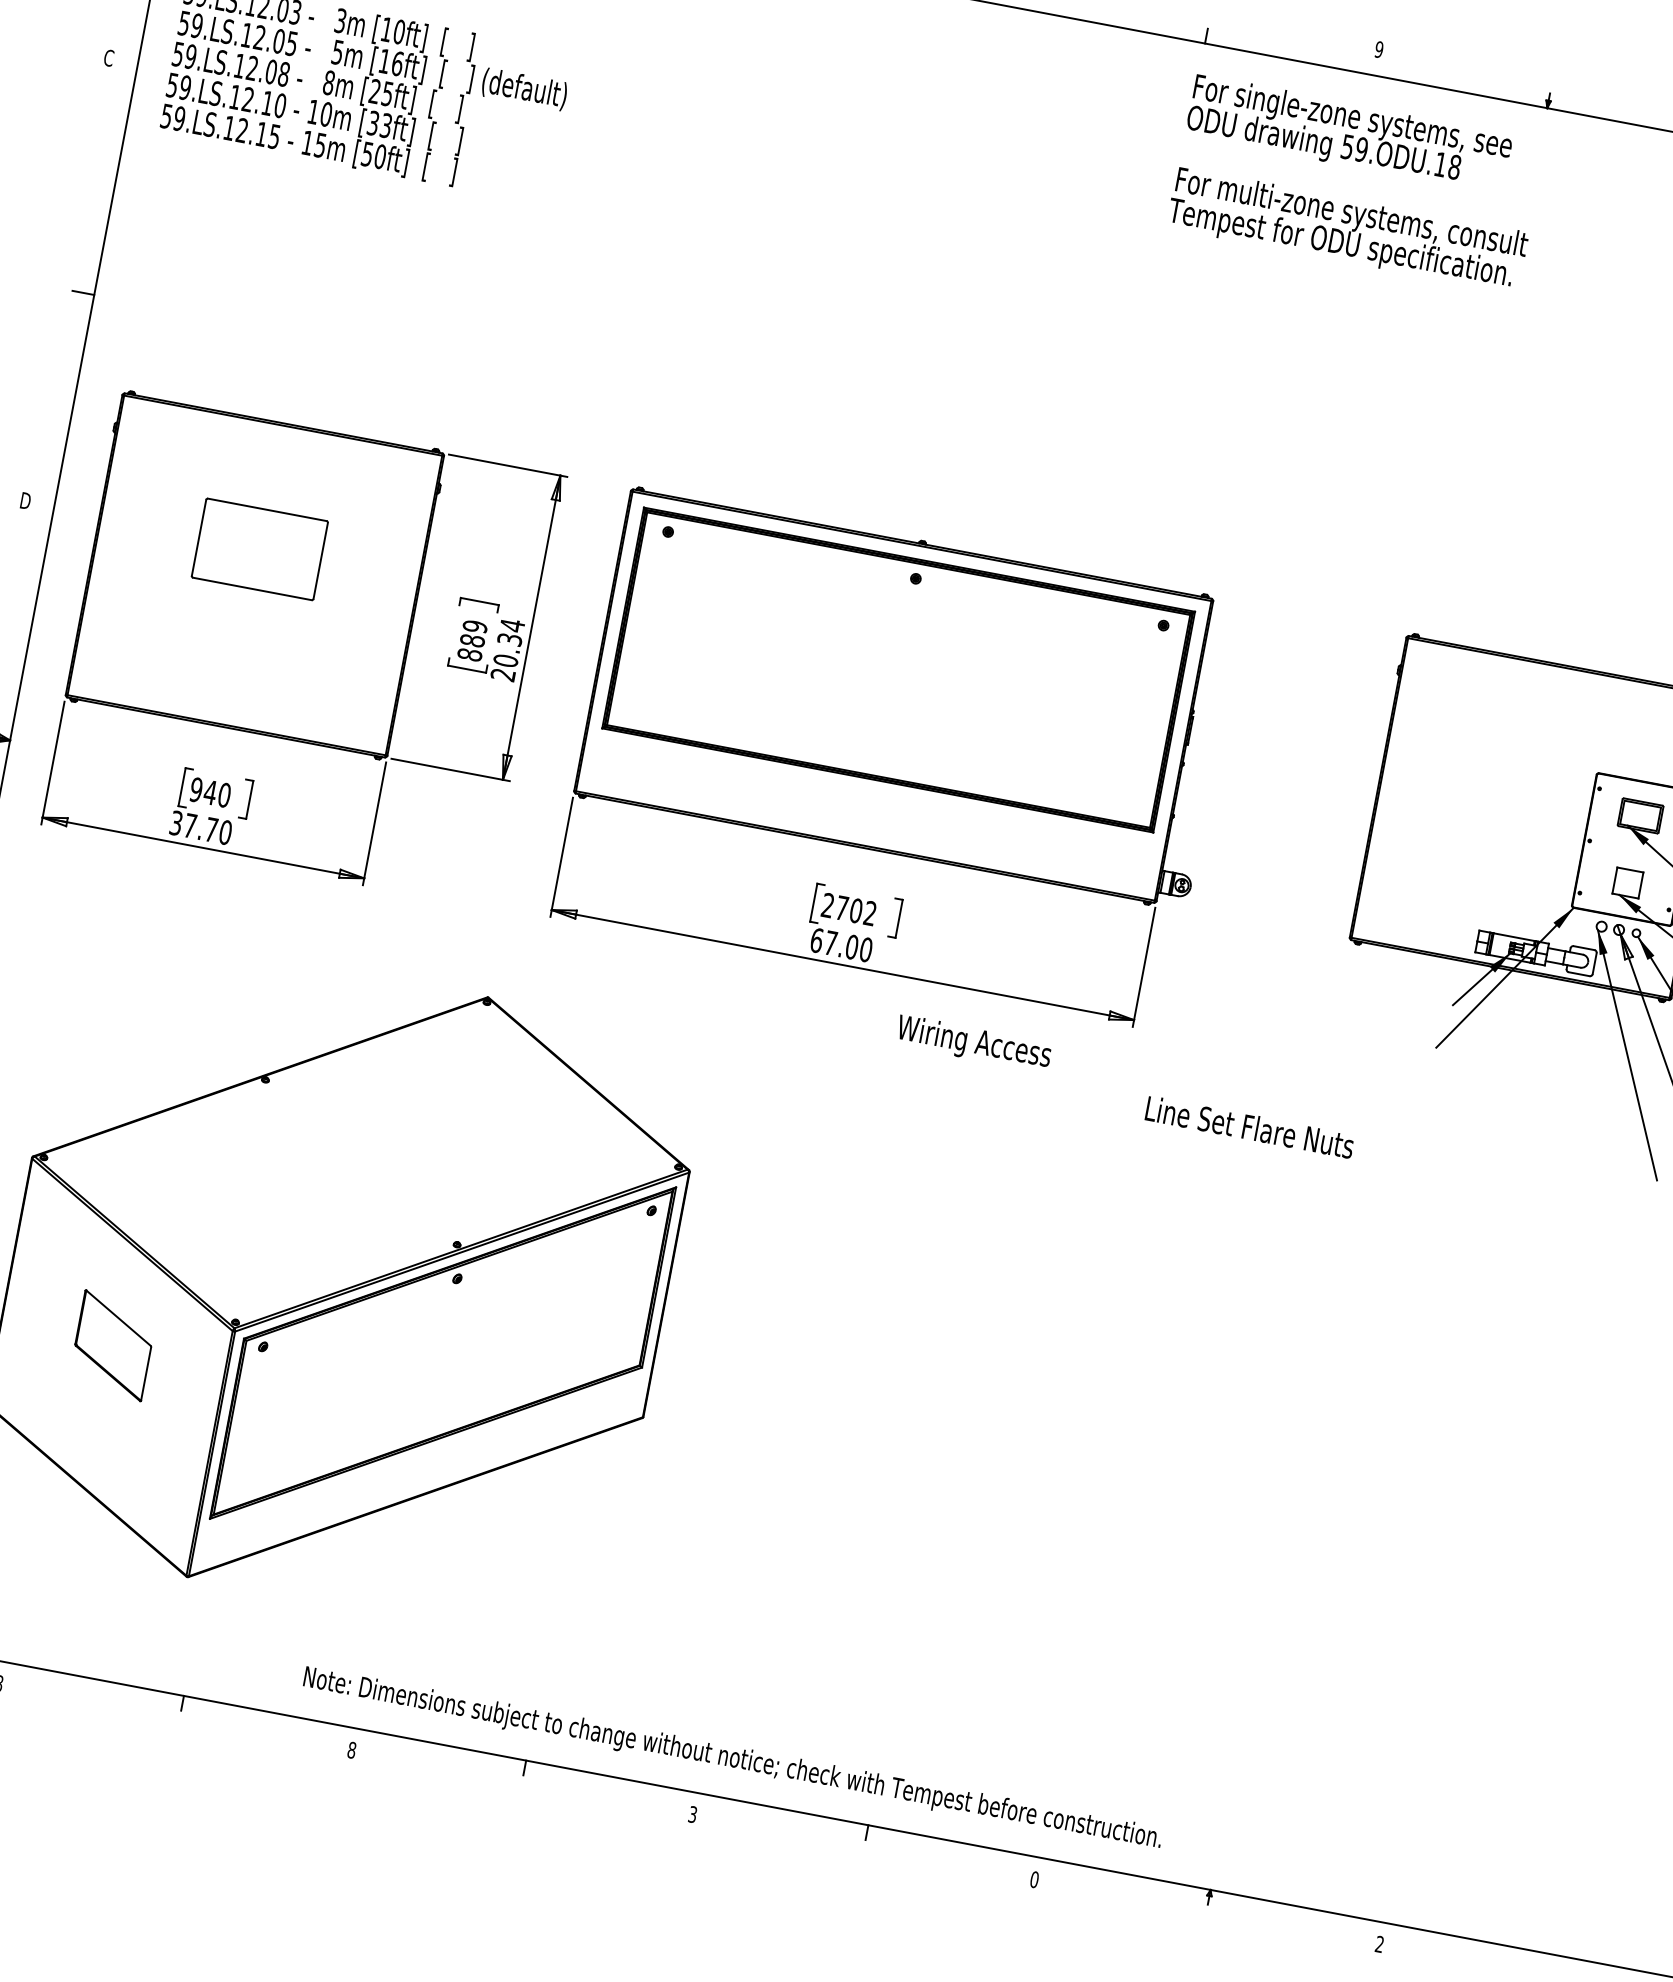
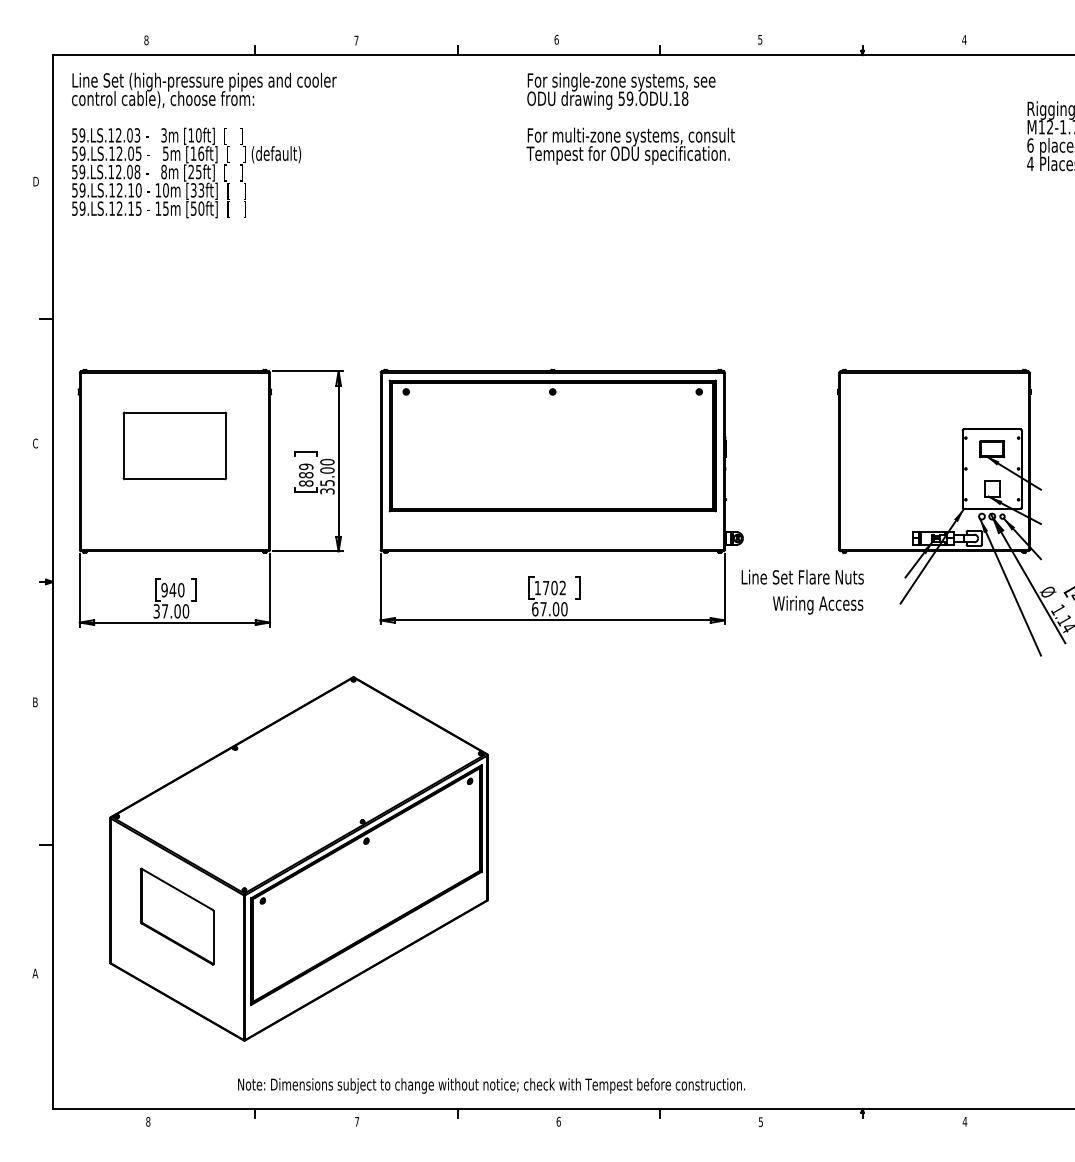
text: (1379, 49) -> (760, 39), 9 -> 5
text: (108, 57) -> (35, 181), C -> D
text: (1356, 183) -> (630, 118), moved
text: (24, 500) -> (35, 443), D -> C
part: (259, 548) -> (174, 445), size x1.43
text: (508, 649) -> (327, 476), 20.34 -> 35.00
text: (211, 830) -> (177, 611), 37.70 -> 37.00
text: (827, 904) -> (537, 587), 2702 -> 1702
text: (974, 1044) -> (818, 605), moved
text: (1249, 1126) -> (802, 576), moved
part: (112, 1345) -> (176, 916), size x1.67
text: (352, 1749) -> (357, 1121), 8 -> 7
text: (732, 1758) -> (491, 1085), moved
text: (692, 1814) -> (558, 1121), 3 -> 6
text: (1034, 1878) -> (760, 1121), 0 -> 5
text: (1378, 1943) -> (964, 1121), 2 -> 4

